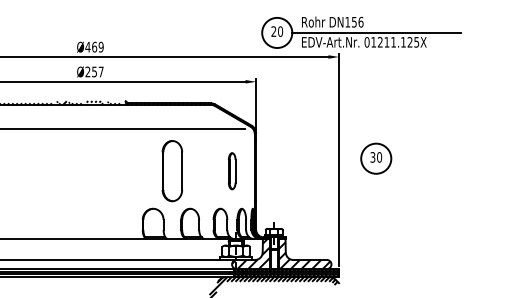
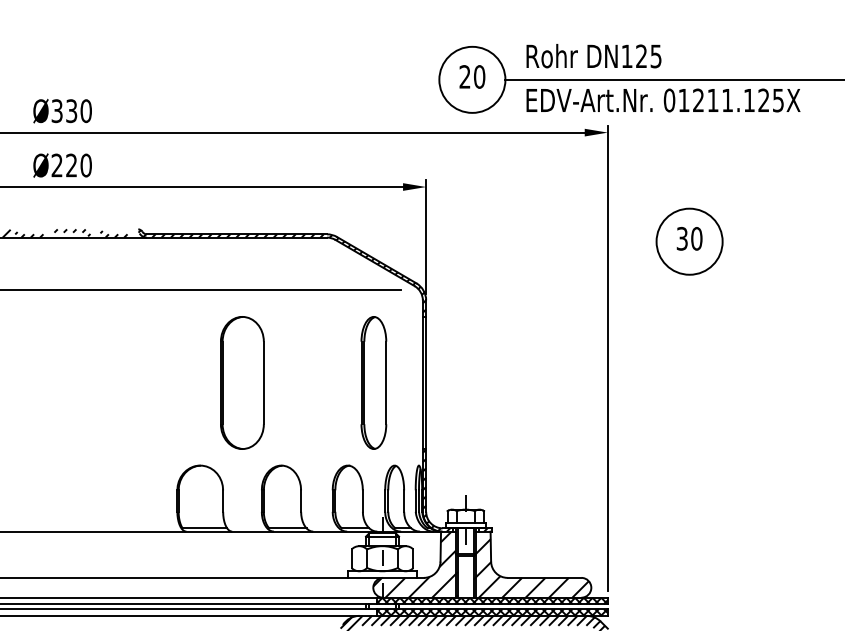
text: (357, 21) -> (648, 54), DN156 -> DN125
text: (94, 46) -> (71, 109), Ø469 -> Ø330
text: (97, 71) -> (78, 164), Ø257 -> Ø220
part: (376, 158) -> (690, 241), moved
part: (231, 171) -> (372, 383), size x1.67

